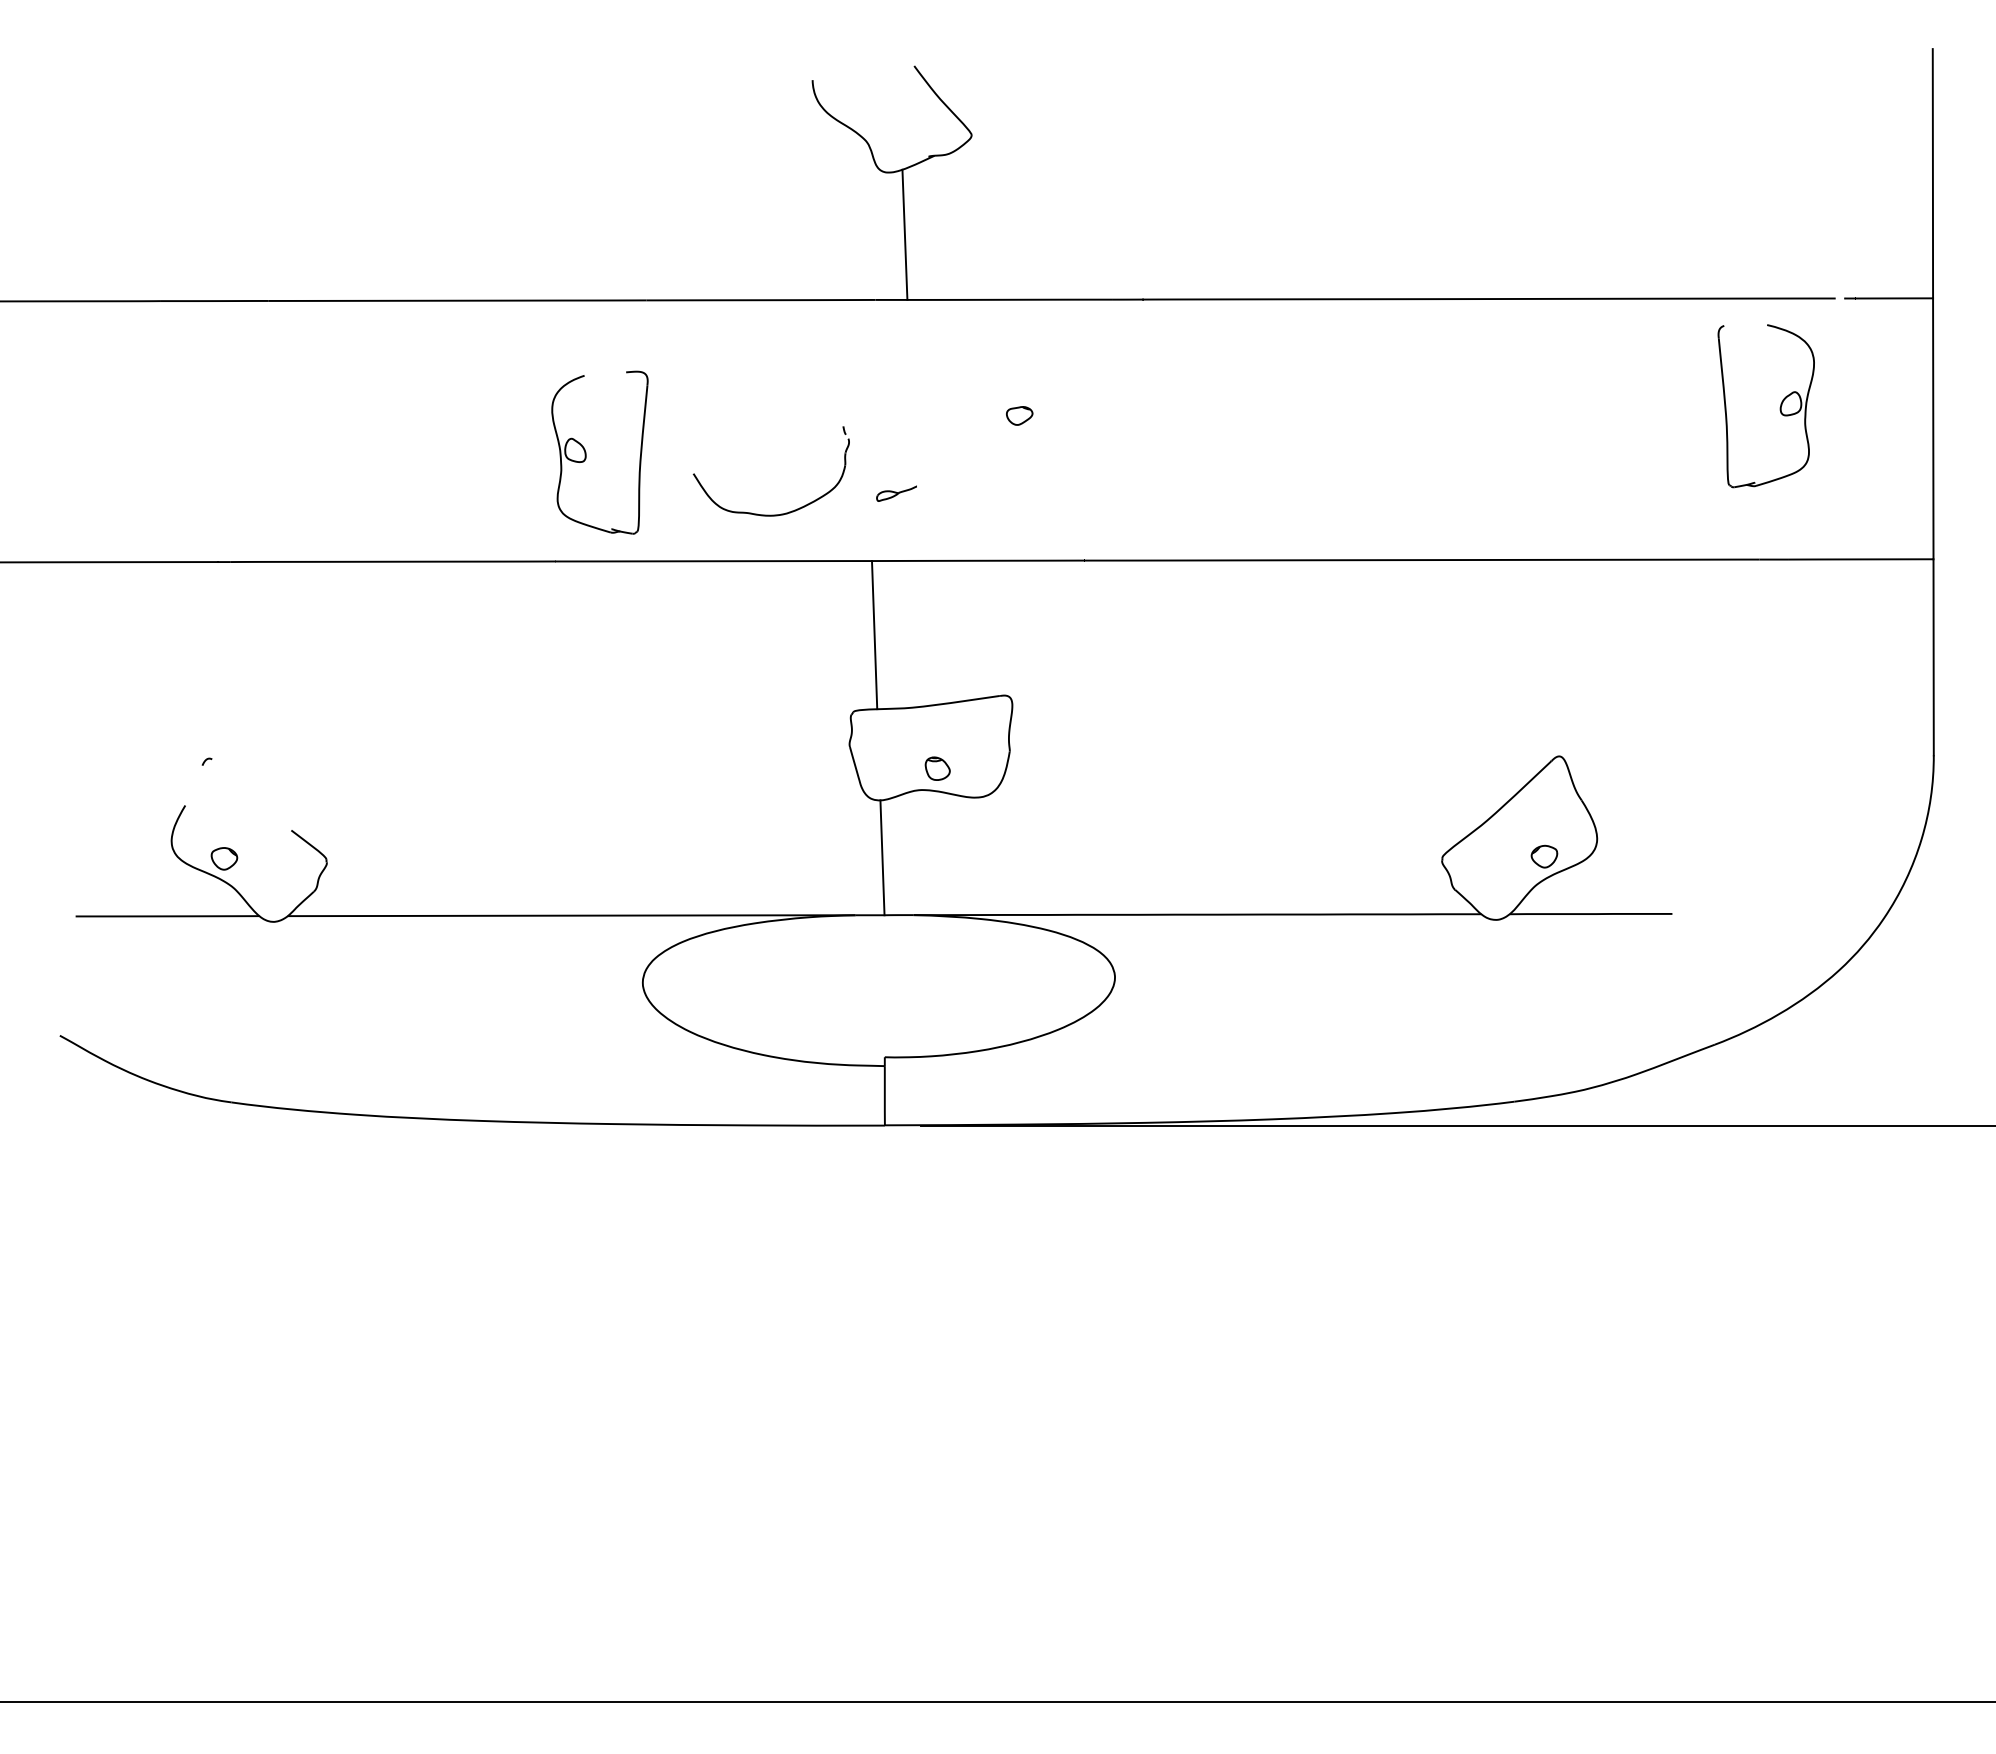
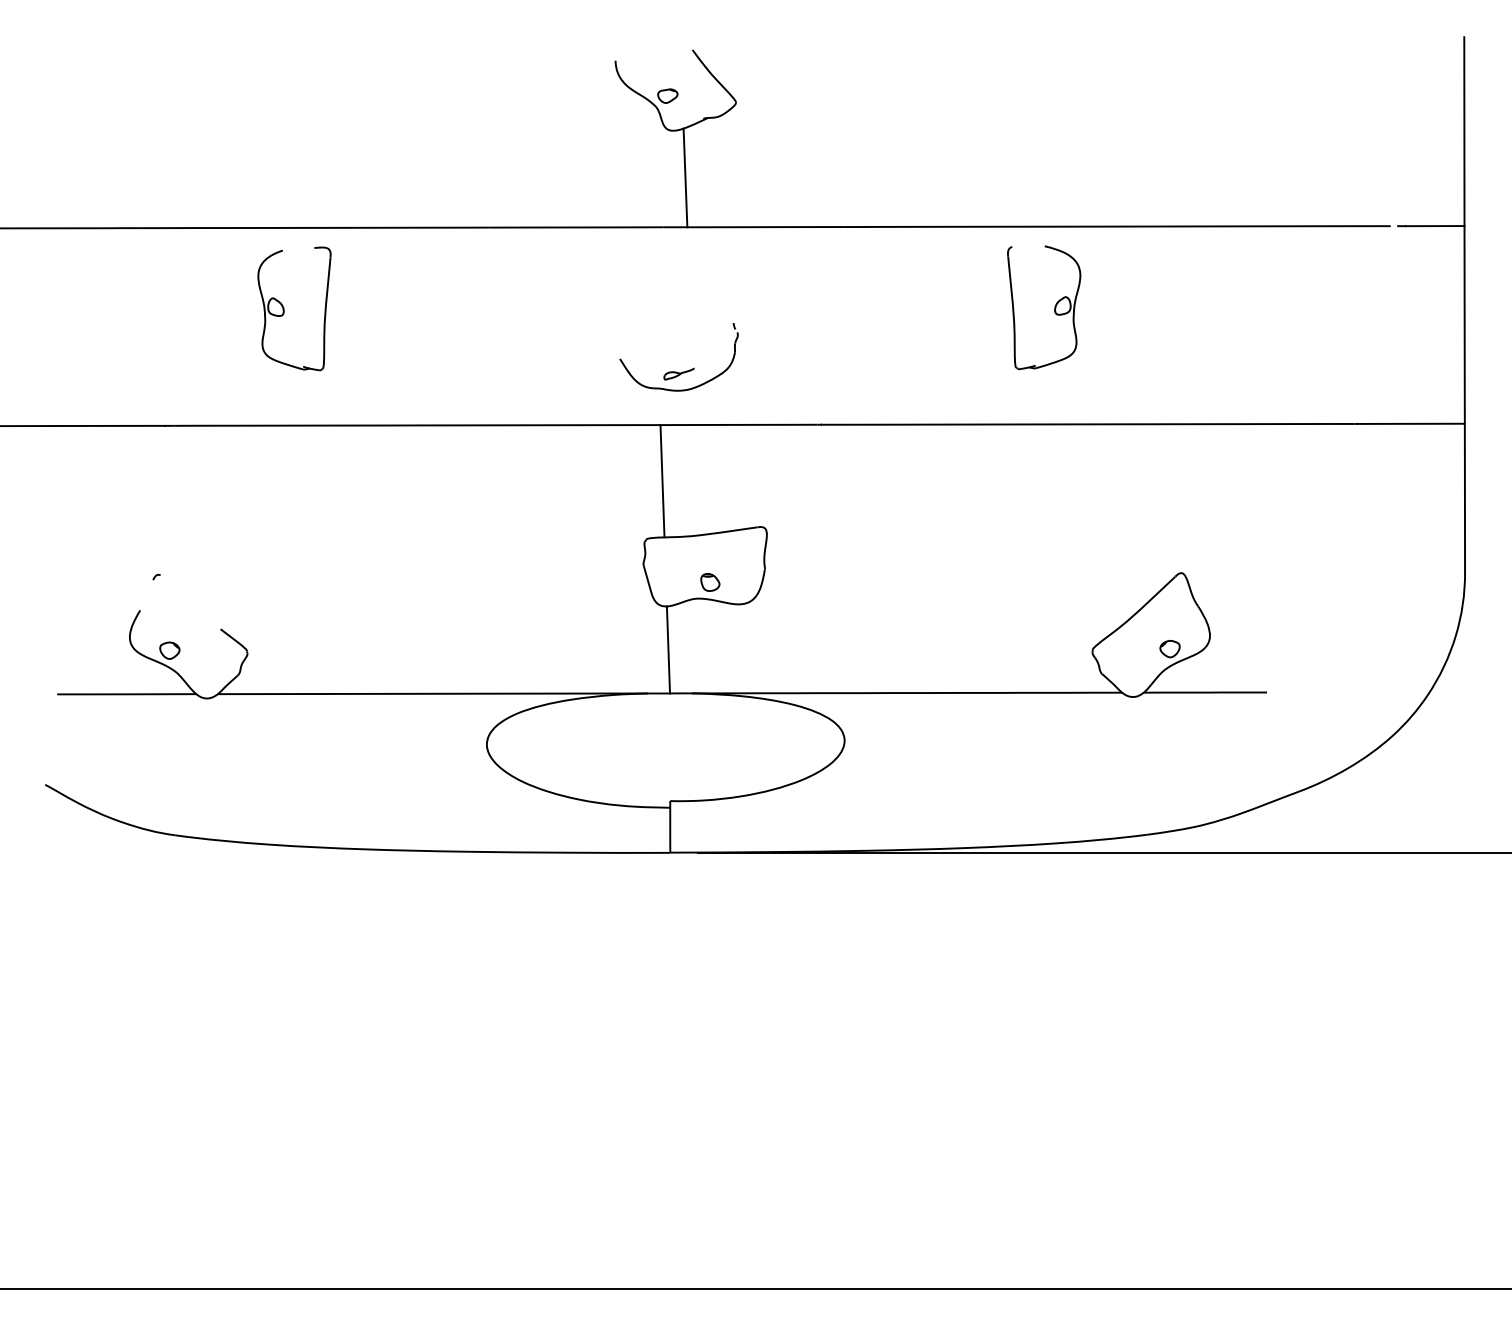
part: (1779, 407) -> (1054, 308), moved
part: (1019, 415) -> (667, 95), moved
part: (586, 452) -> (284, 308), moved
part: (770, 514) -> (678, 389), moved

